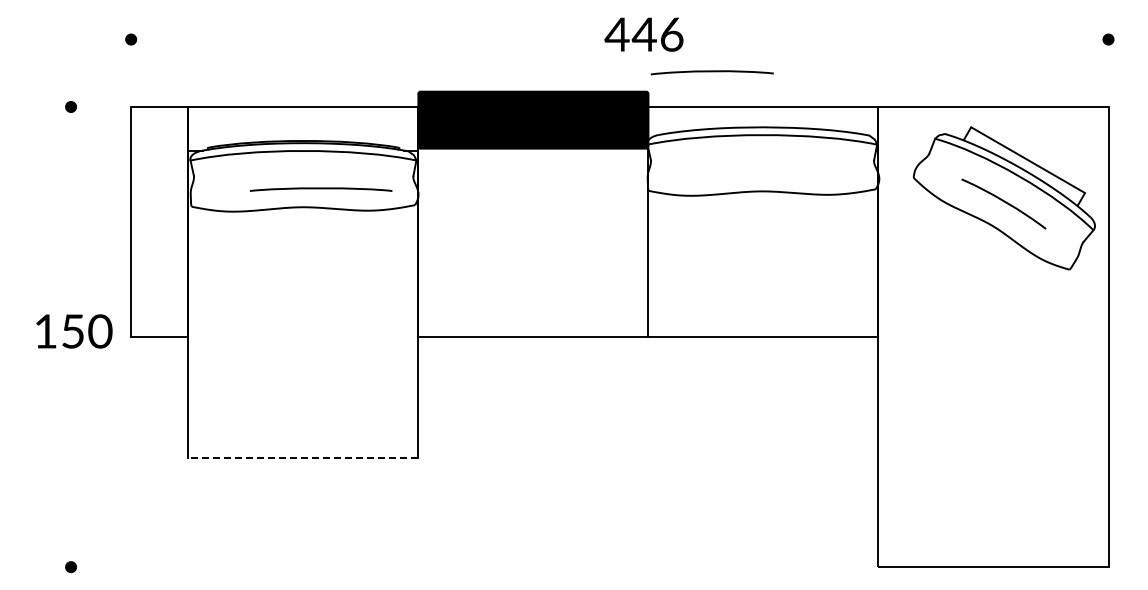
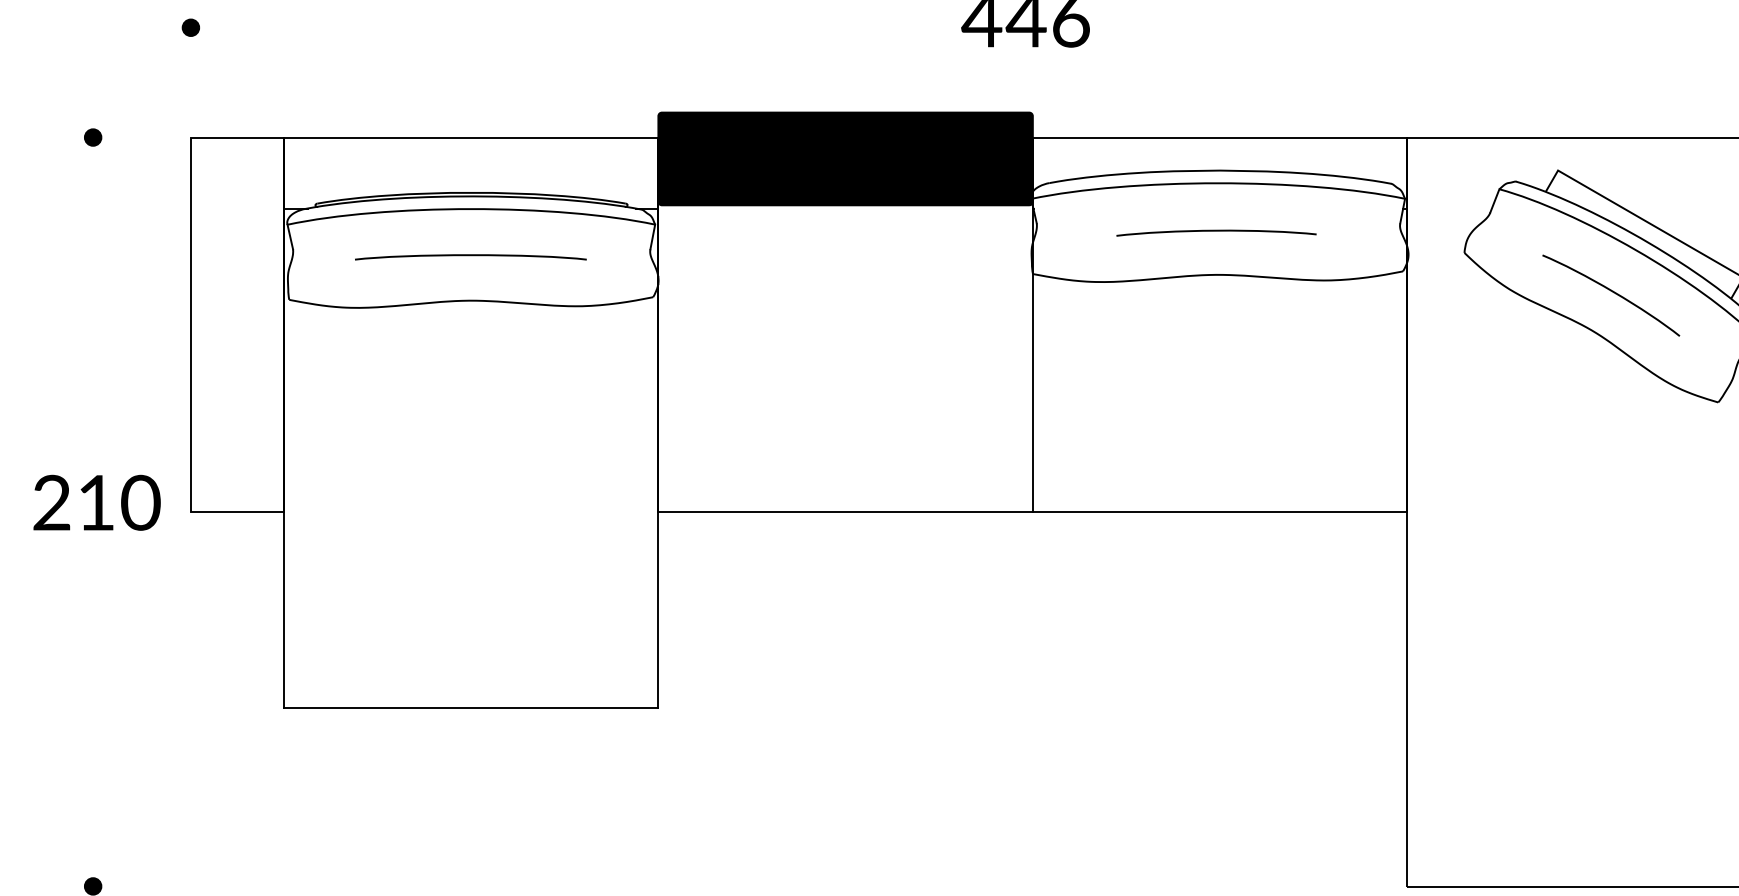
curve: (711, 72) -> (1215, 232), moved
curve: (321, 189) -> (471, 257), moved
text: (58, 331) -> (72, 502), 150 -> 210
line: (302, 457) -> (469, 707), dashed -> solid

